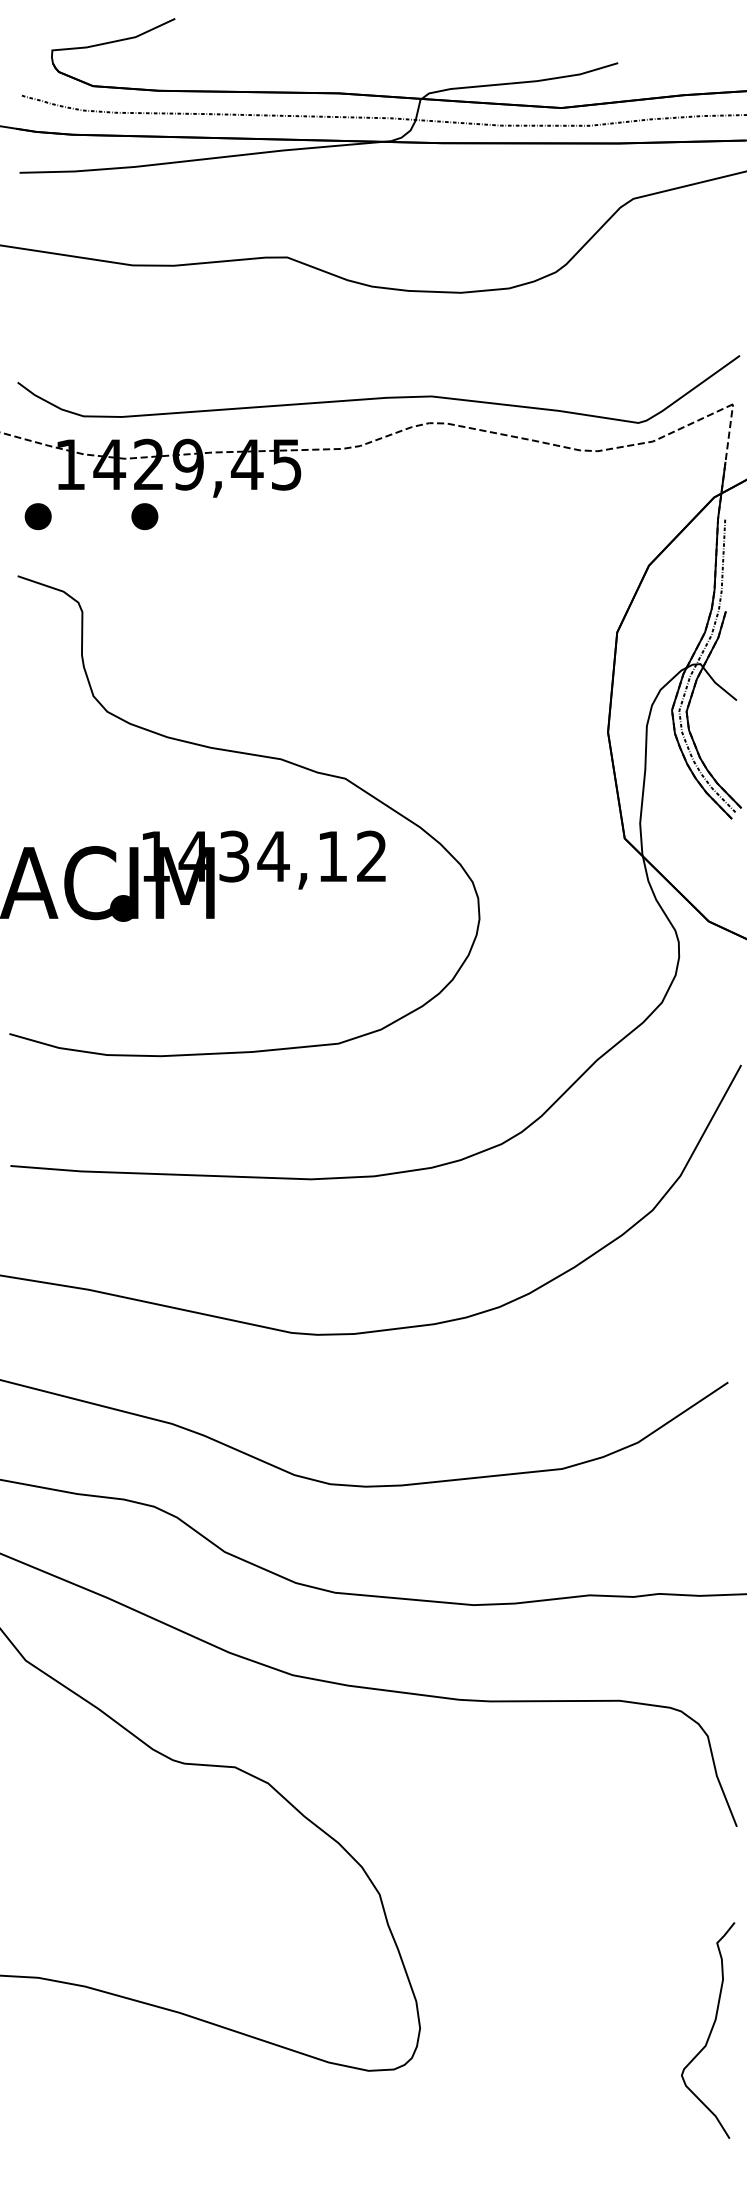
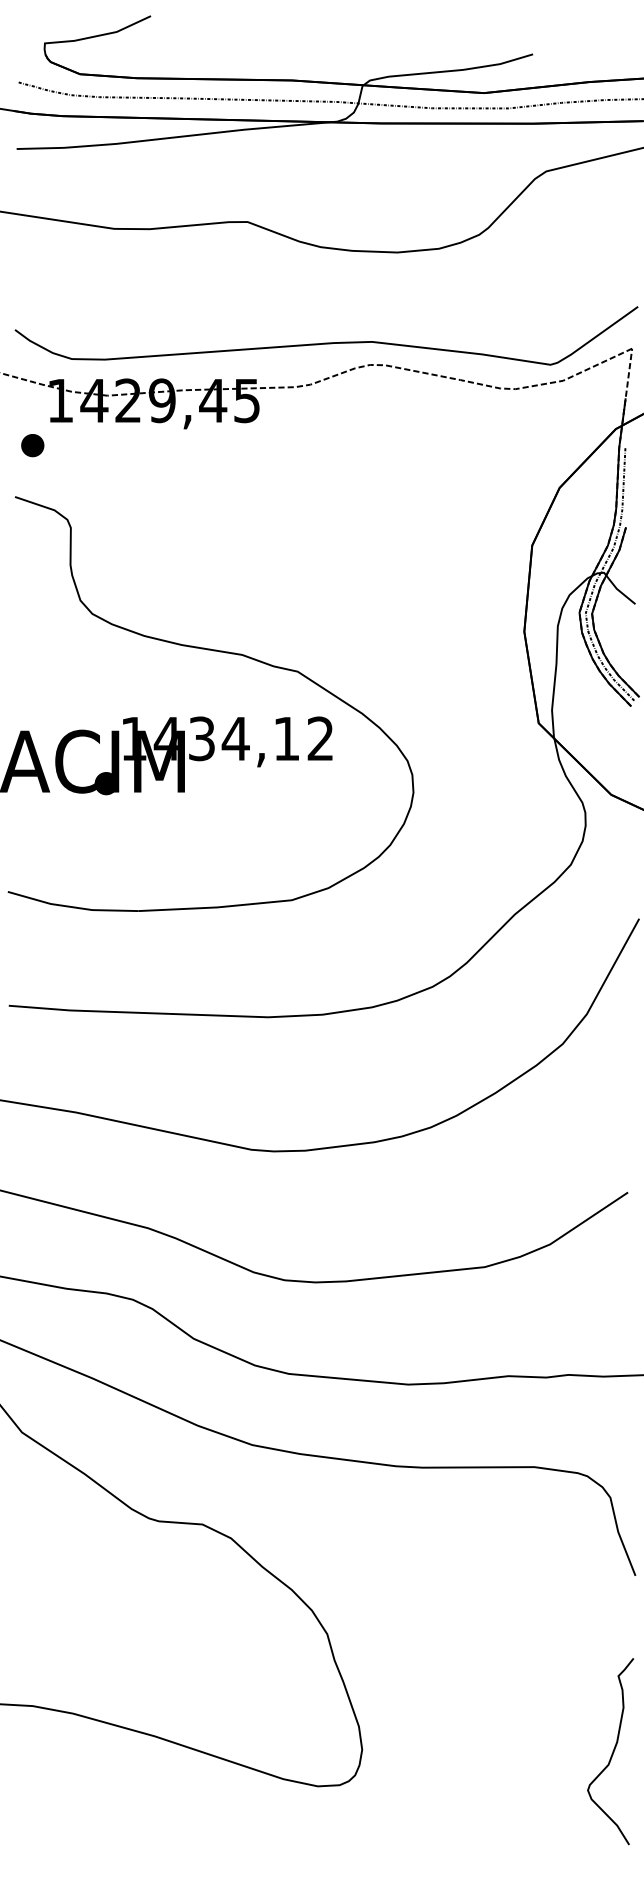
part: (144, 516) -> (124, 445), removed

